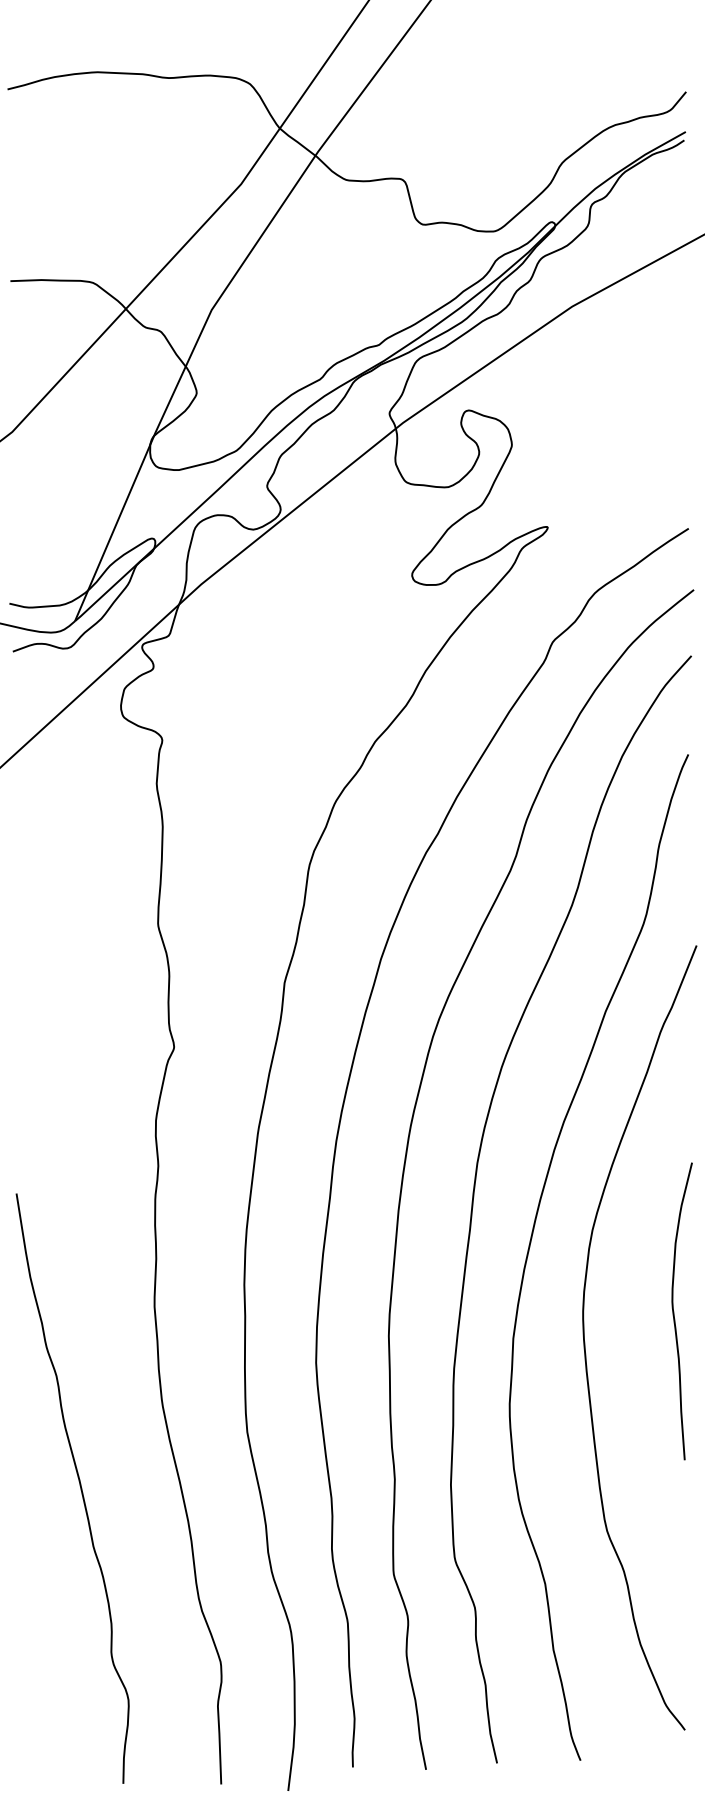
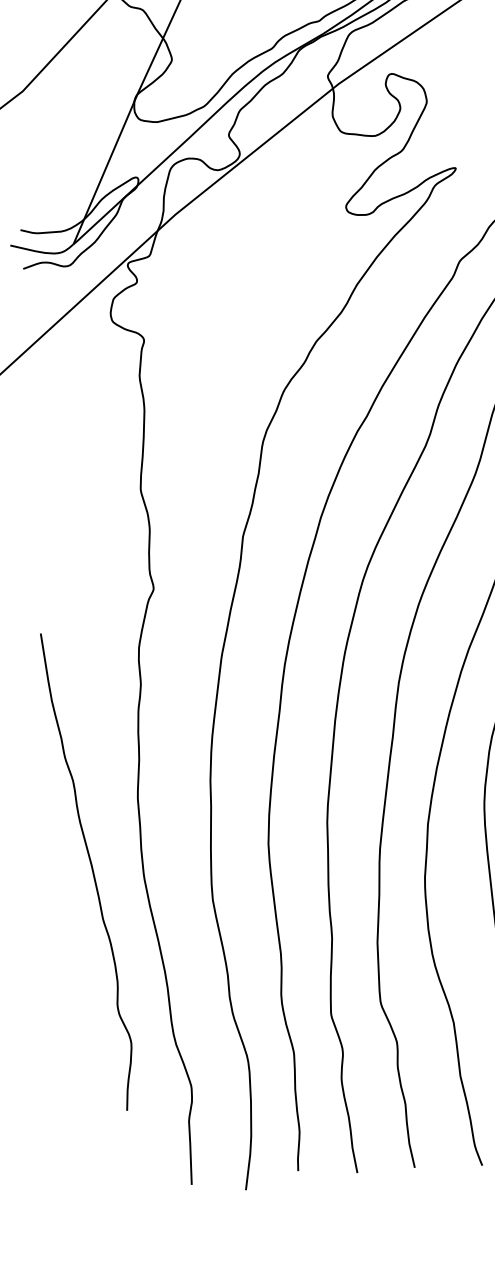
curve: (79, 1485) -> (91, 869), moved

